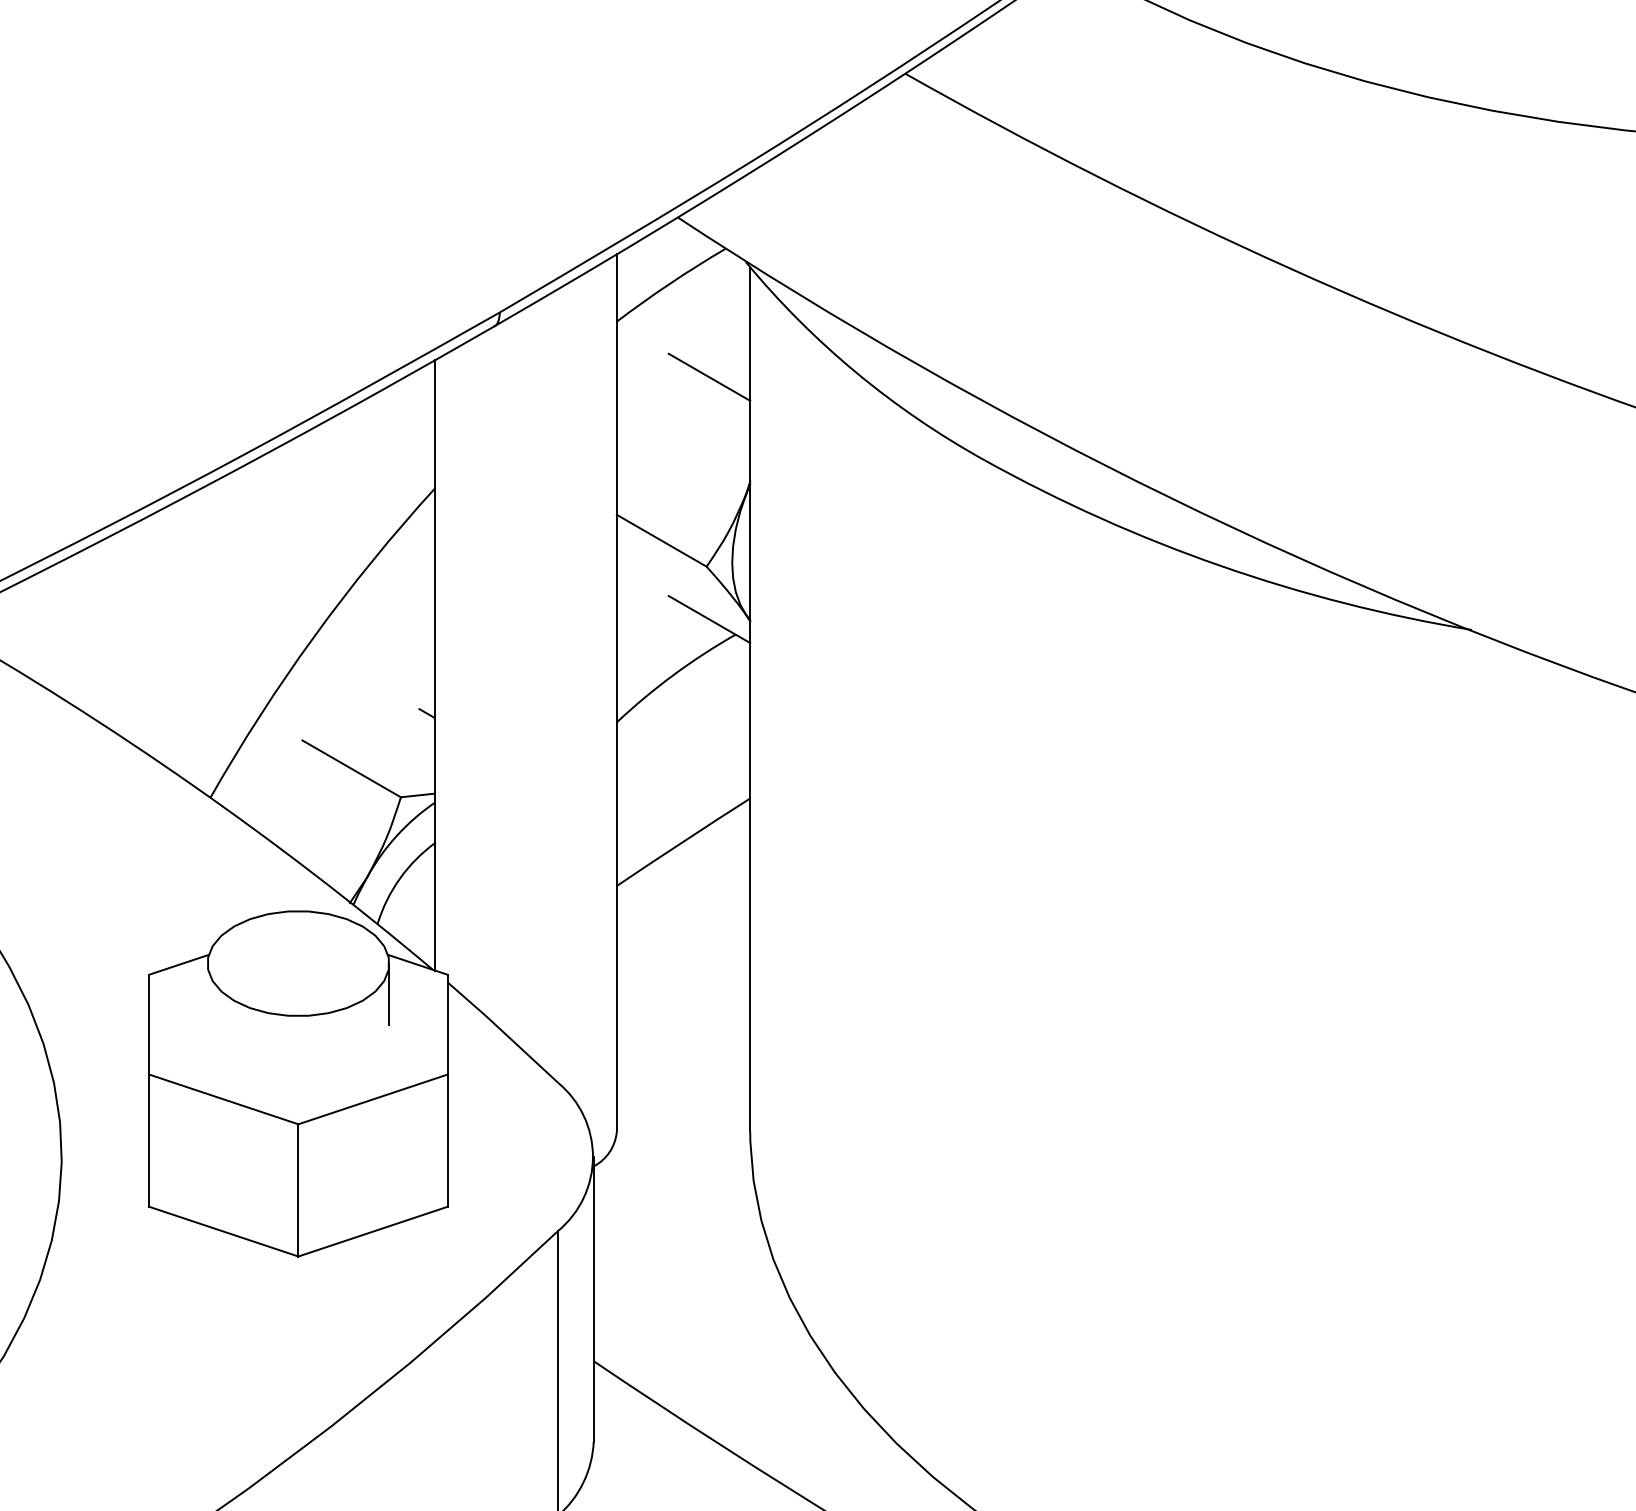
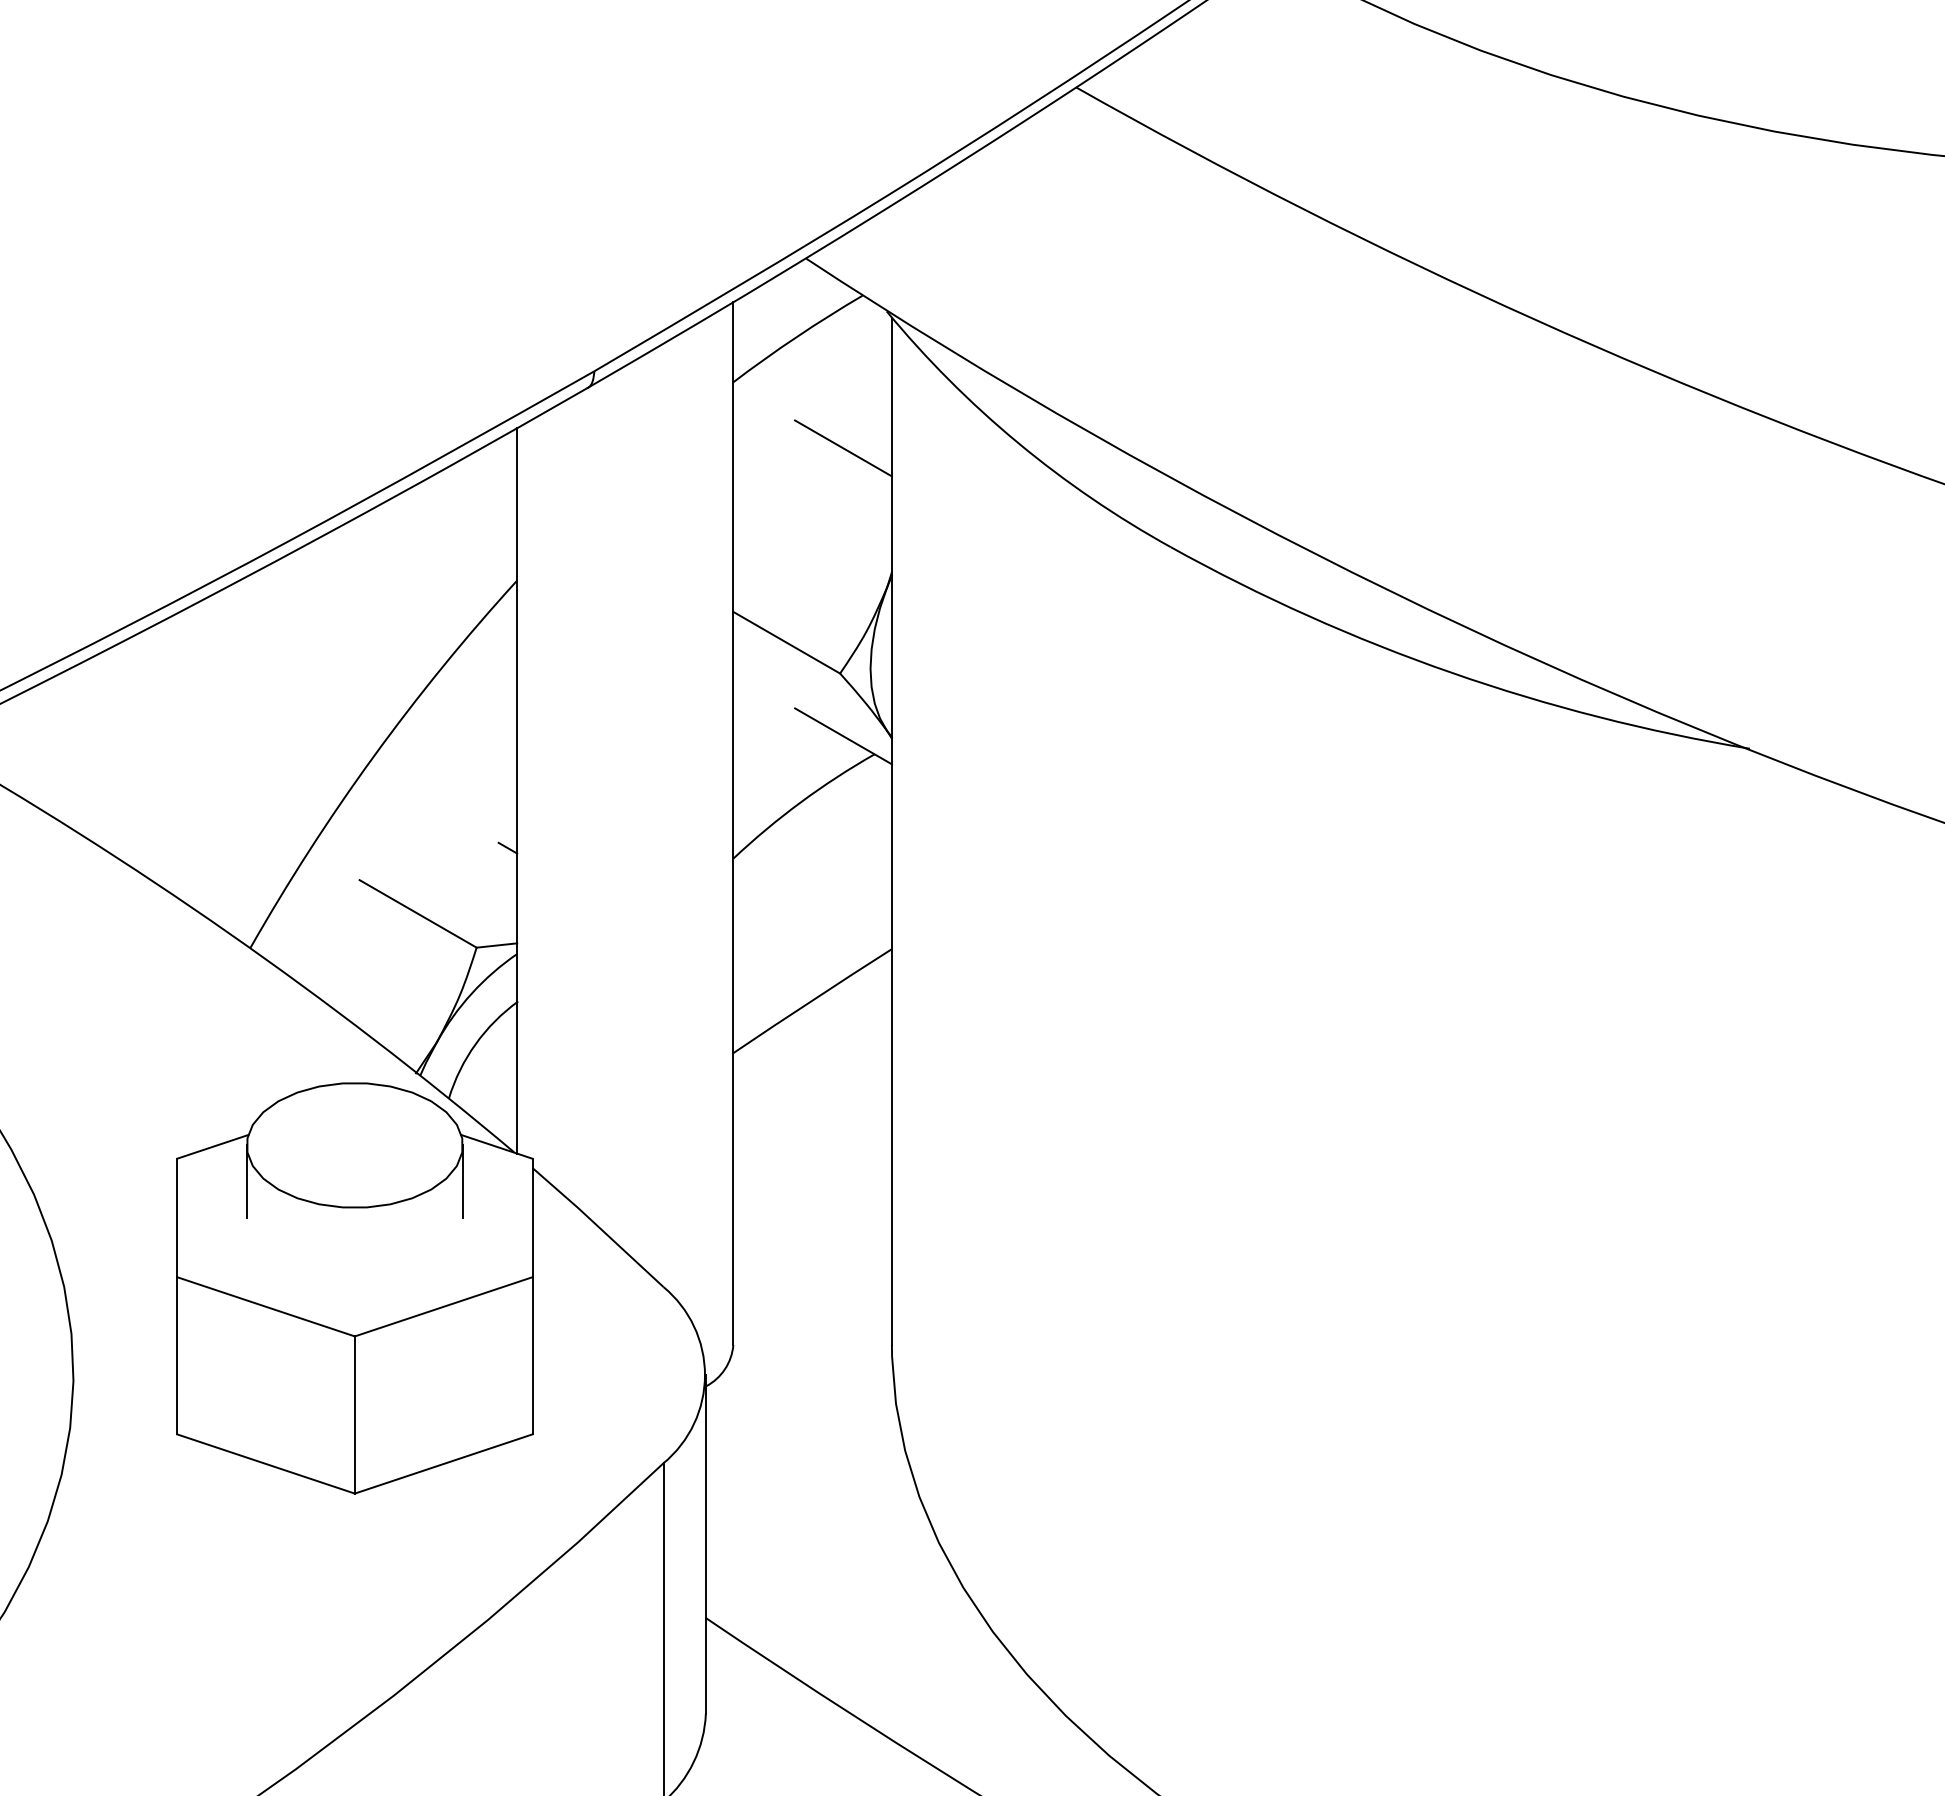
line: (207, 993) -> (246, 1181), added

